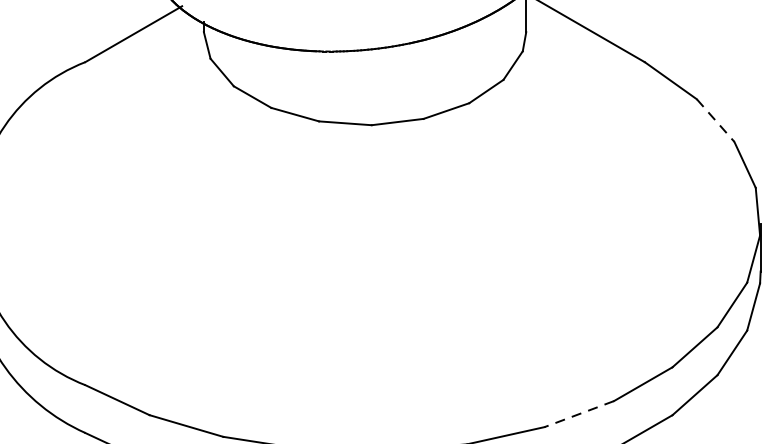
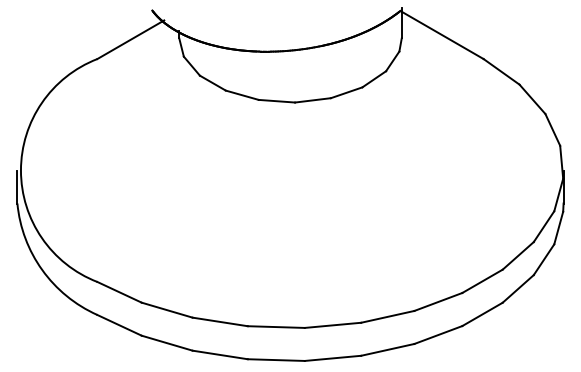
line: (715, 120) -> (532, 99), dashed -> solid
line: (579, 413) -> (438, 301), dashed -> solid

